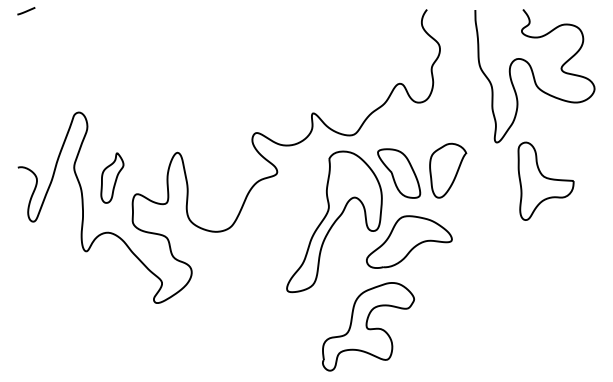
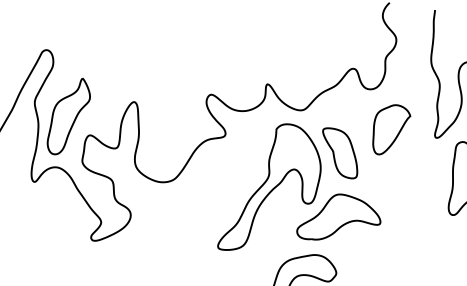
part: (448, 170) -> (391, 130), moved
part: (112, 177) -> (69, 116), size x1.67

